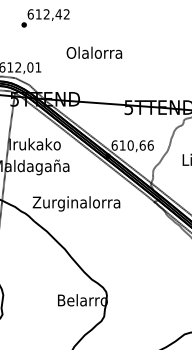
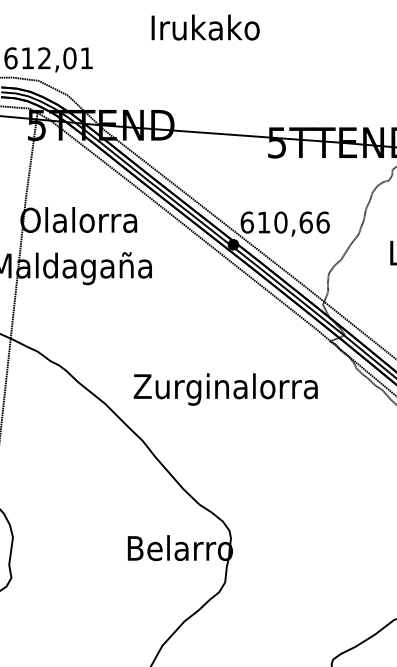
text: (94, 52) -> (204, 26), Olalorra -> Irukako
text: (34, 144) -> (78, 220), Irukako -> Olalorra
text: (76, 203) -> (225, 388), moved

